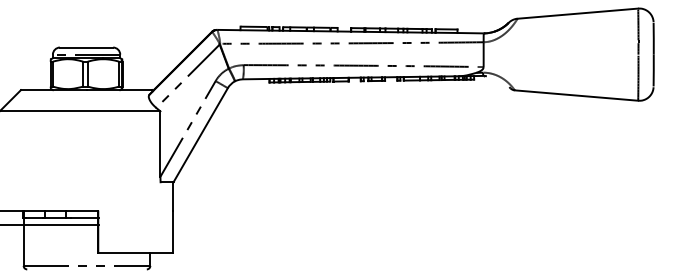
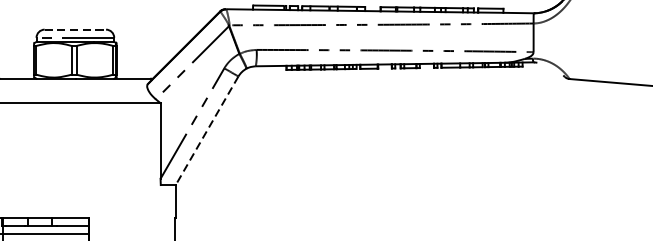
line: (86, 47) -> (75, 29), solid -> dashed
line: (200, 135) -> (206, 131), solid -> dashed

